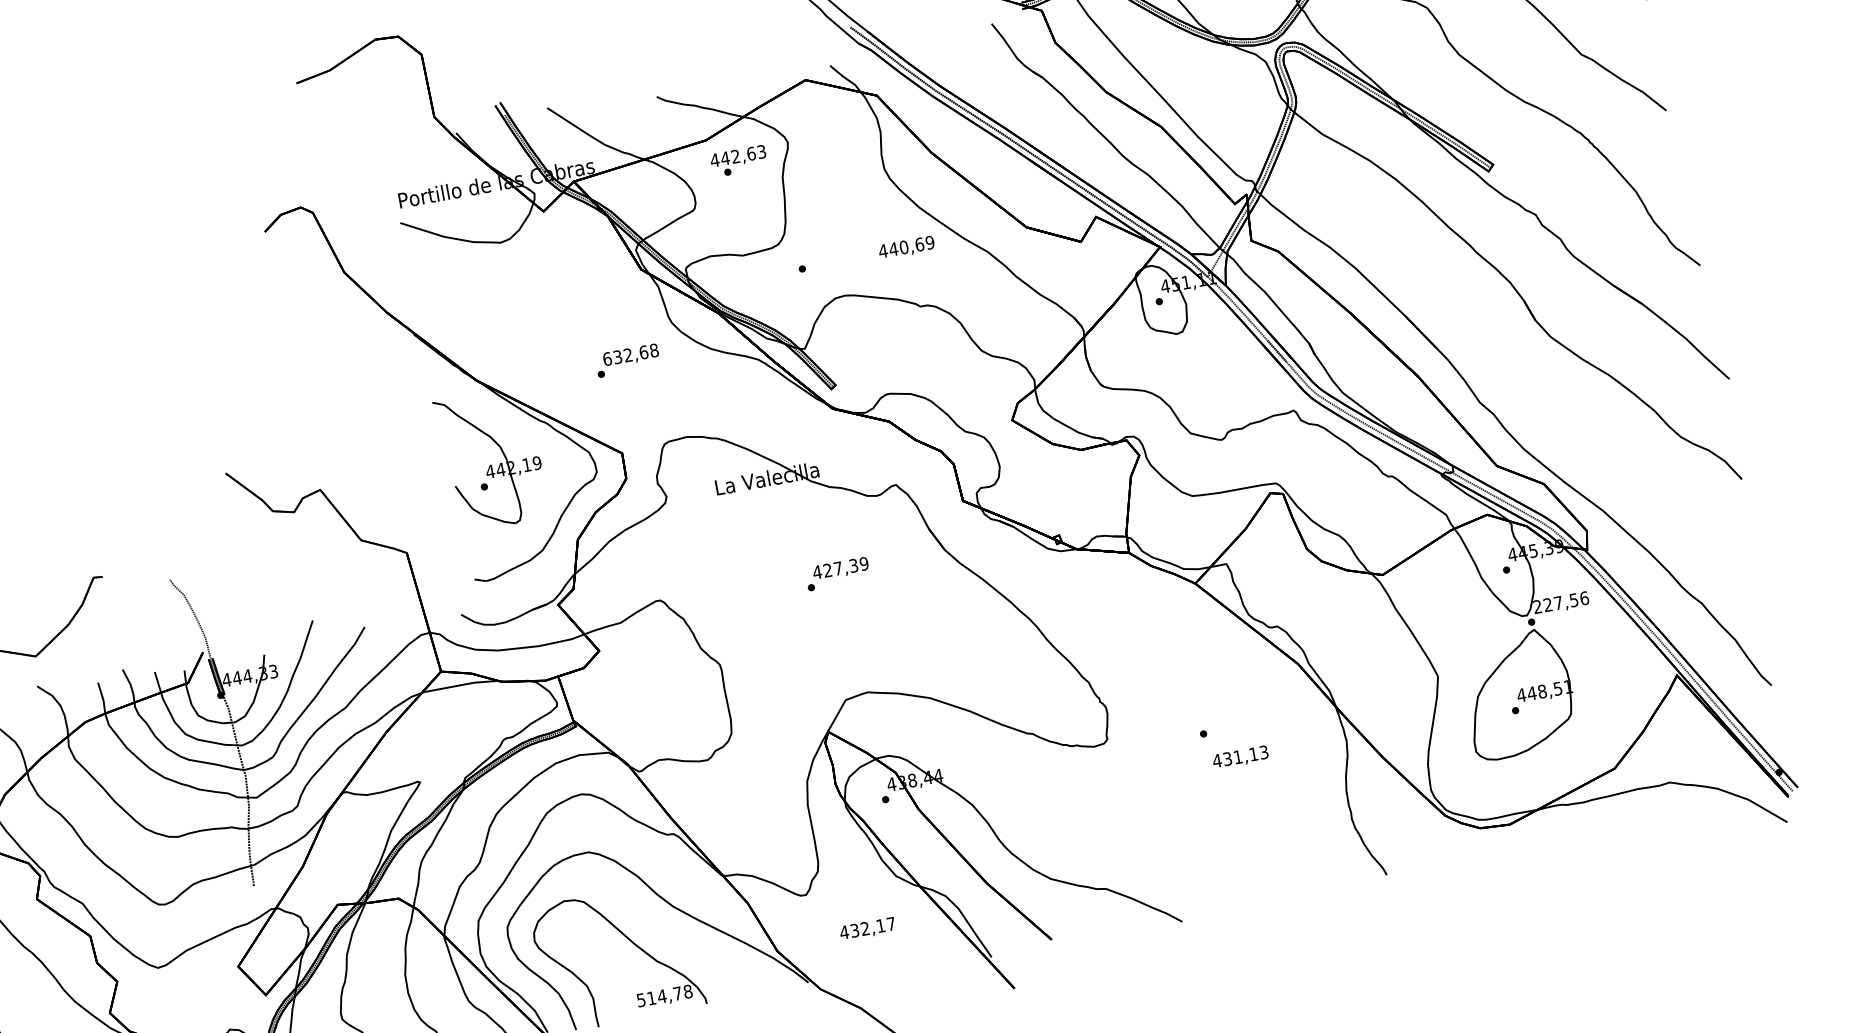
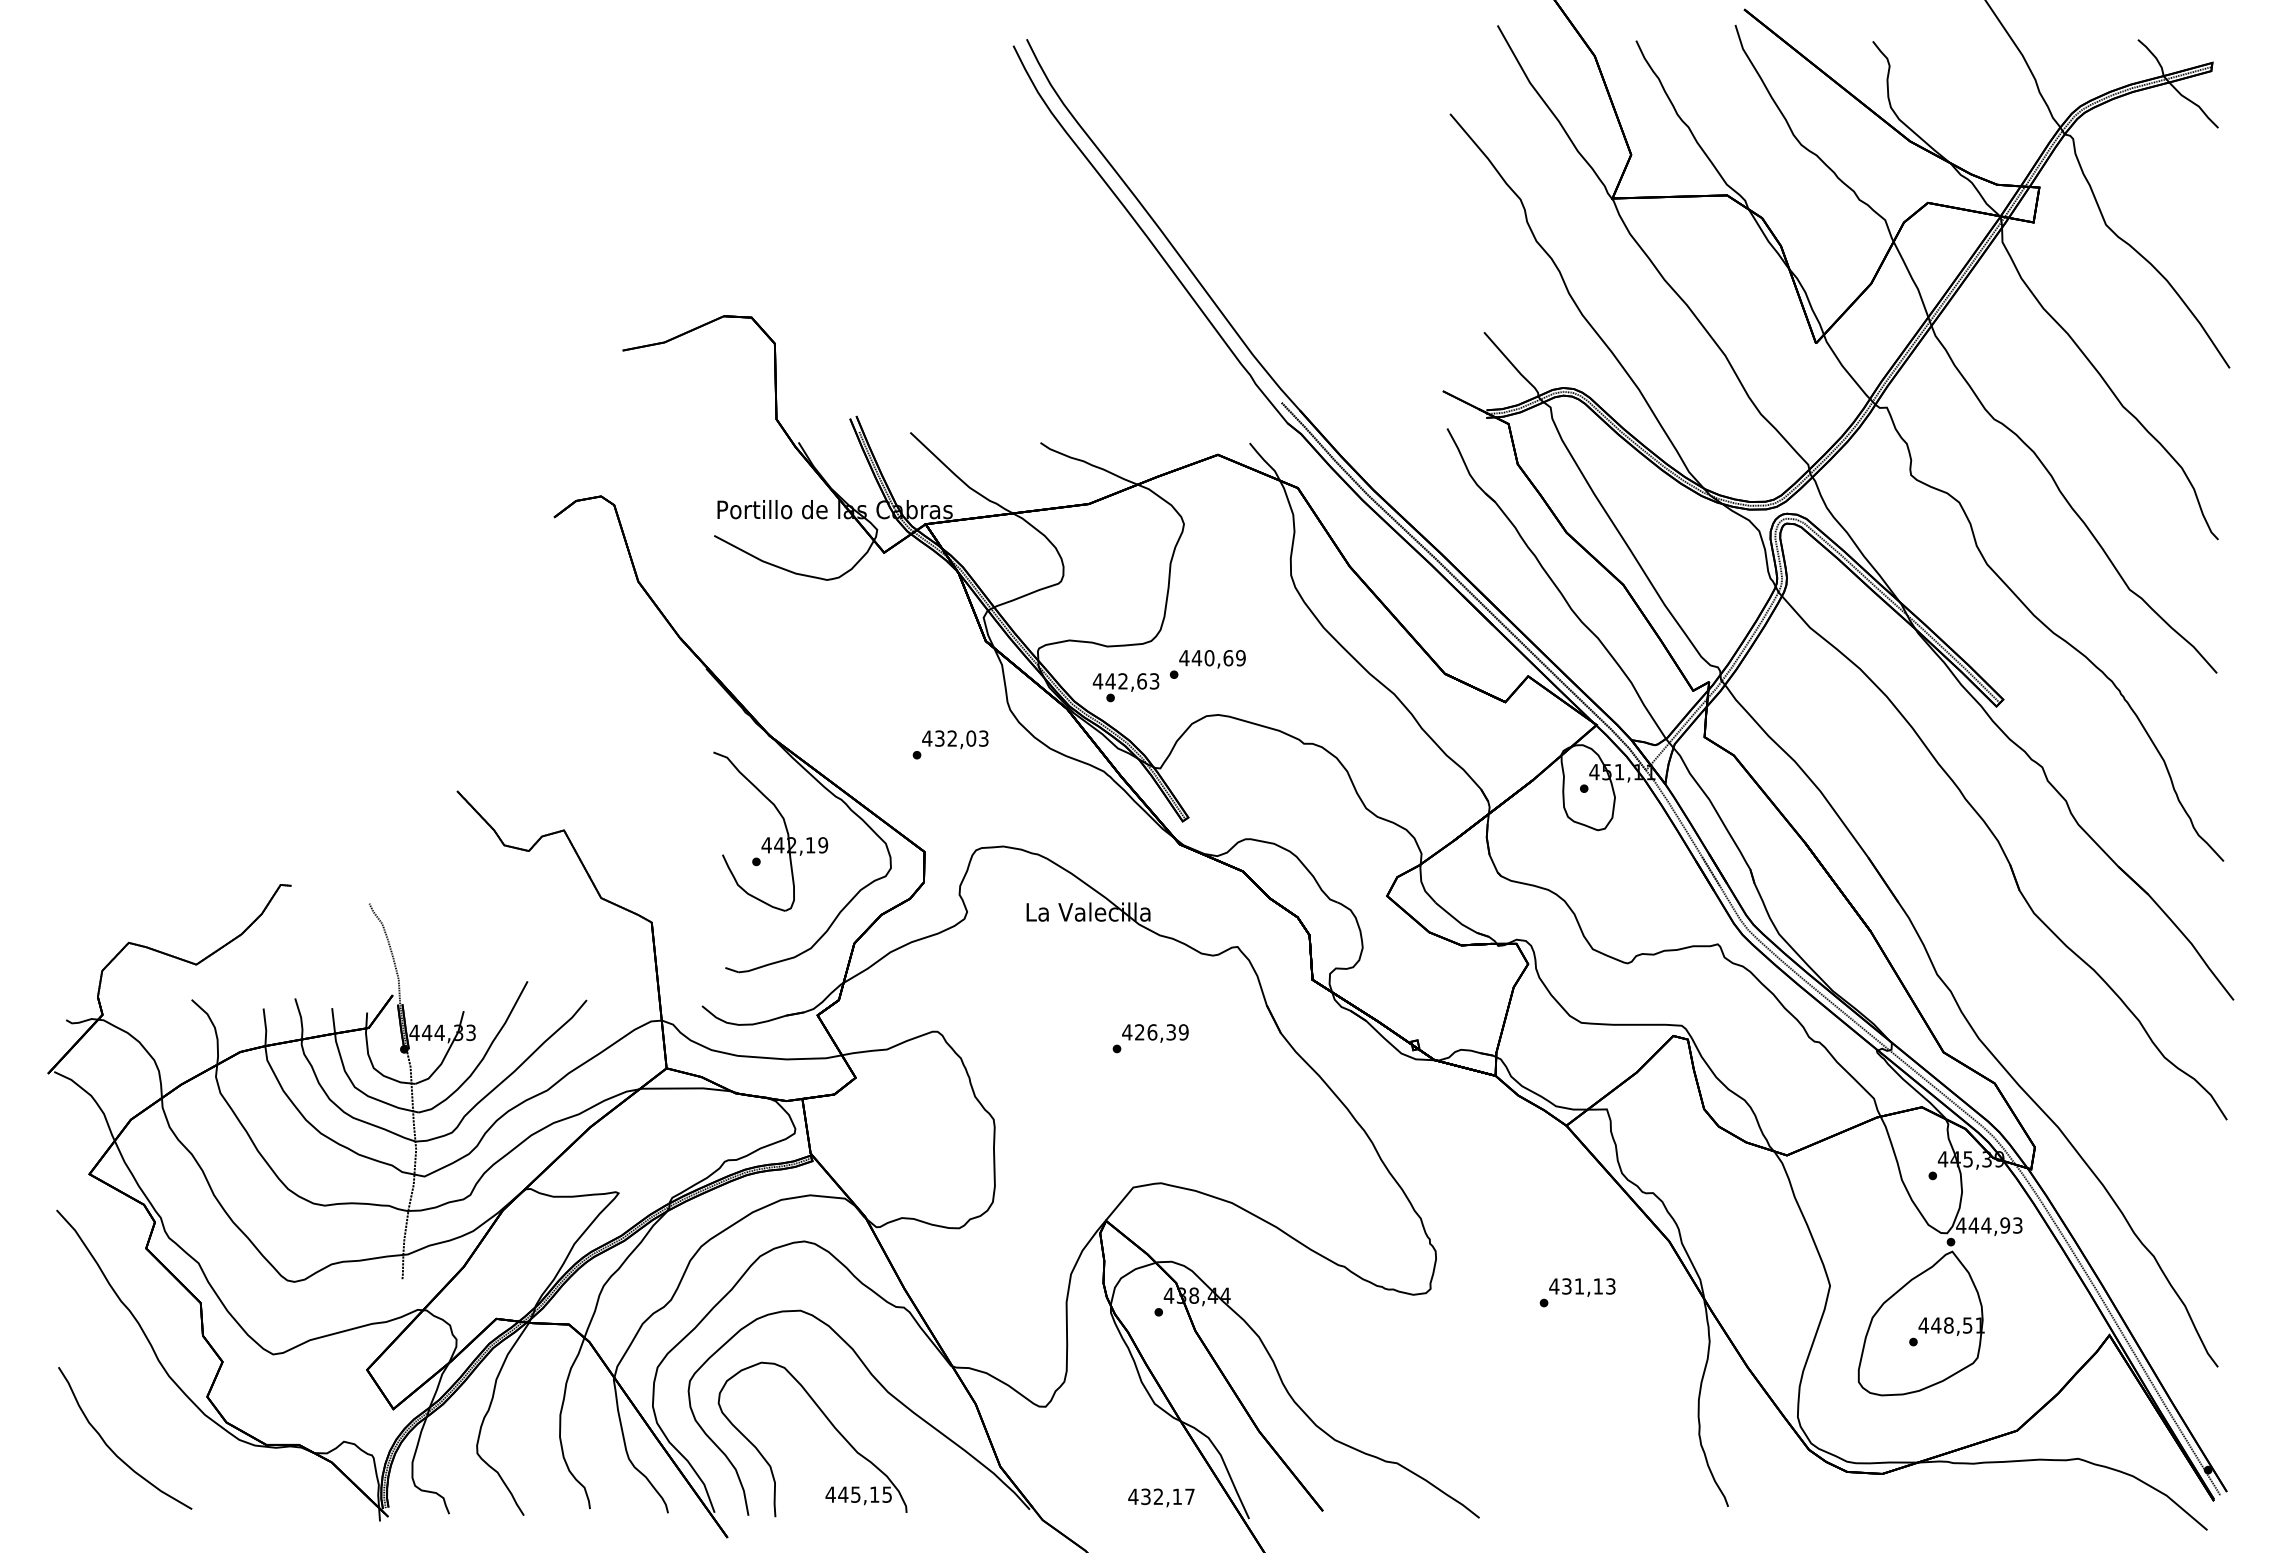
text: (738, 161) -> (1125, 687), moved
text: (906, 248) -> (1212, 659), moved
text: (630, 354) -> (955, 738), 632,68 -> 432,03
text: (838, 568) -> (1152, 1032), 427,39 -> 426,39
text: (1561, 602) -> (1989, 1225), 227,56 -> 444,93
text: (1240, 757) -> (1582, 1287), moved
text: (867, 928) -> (1161, 1497), moved
text: (664, 995) -> (858, 1494), 514,78 -> 445,15

